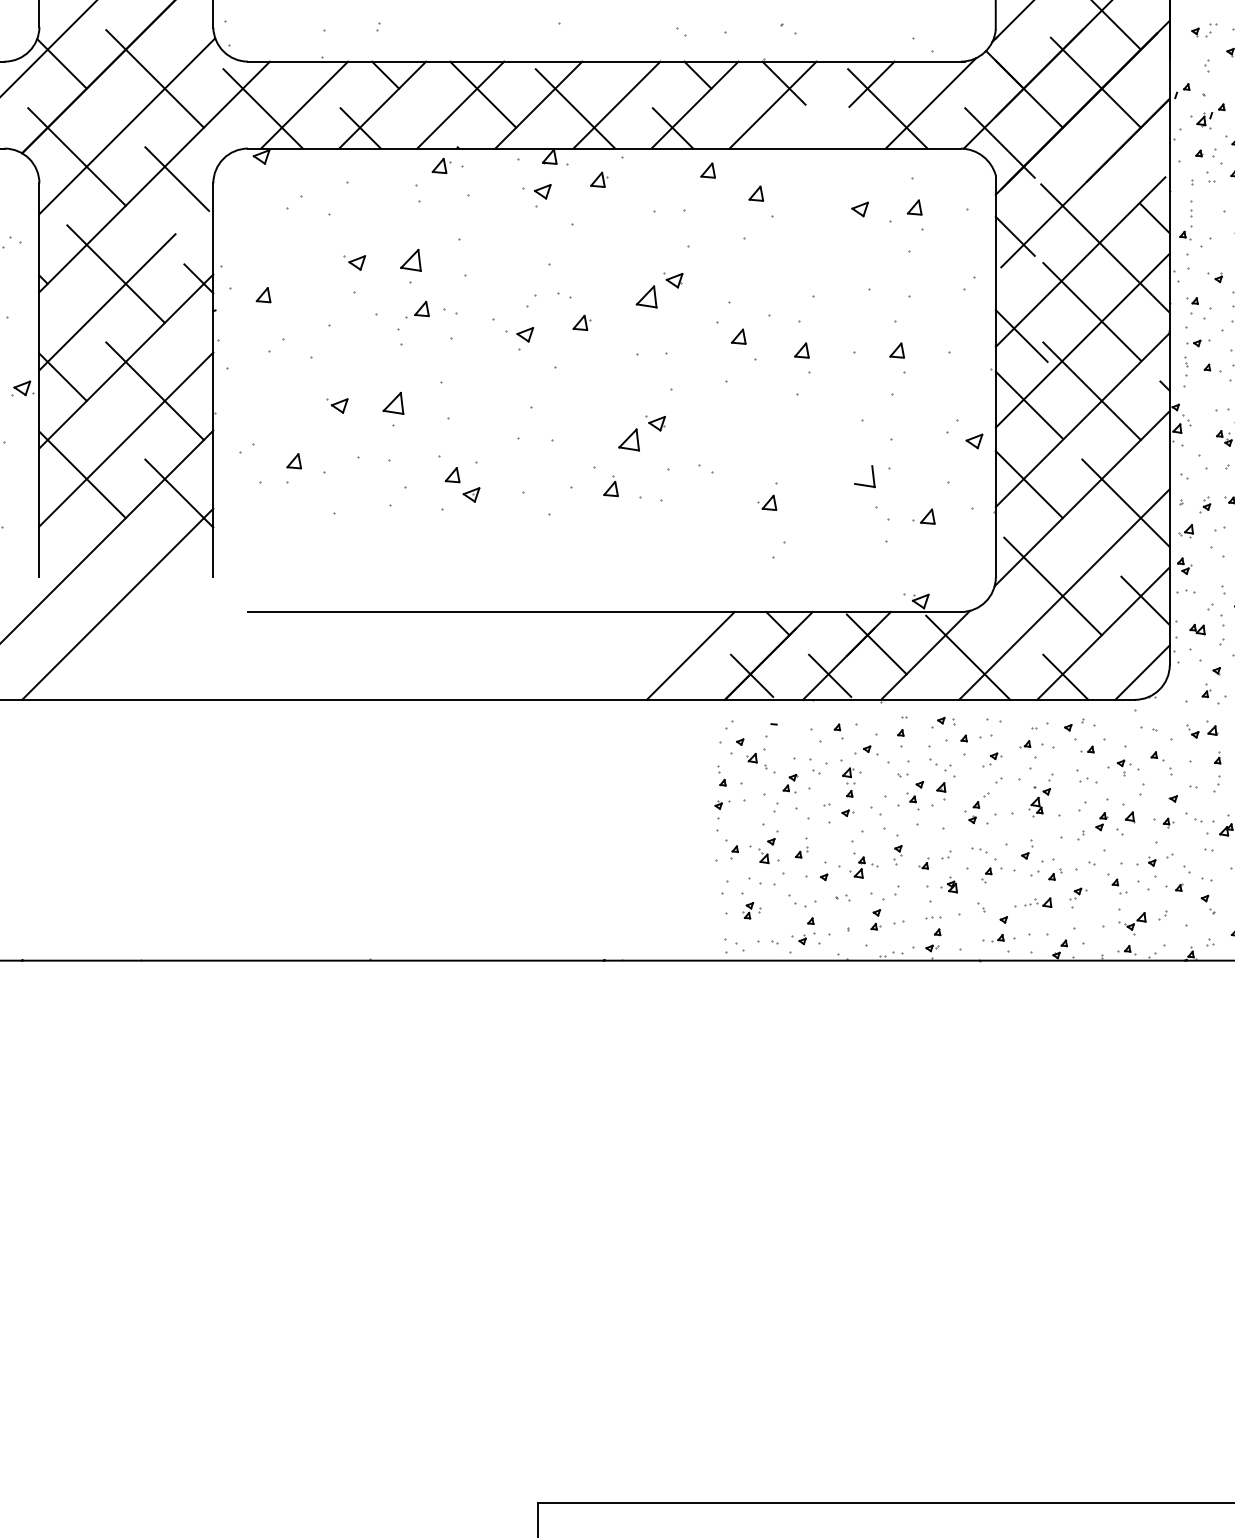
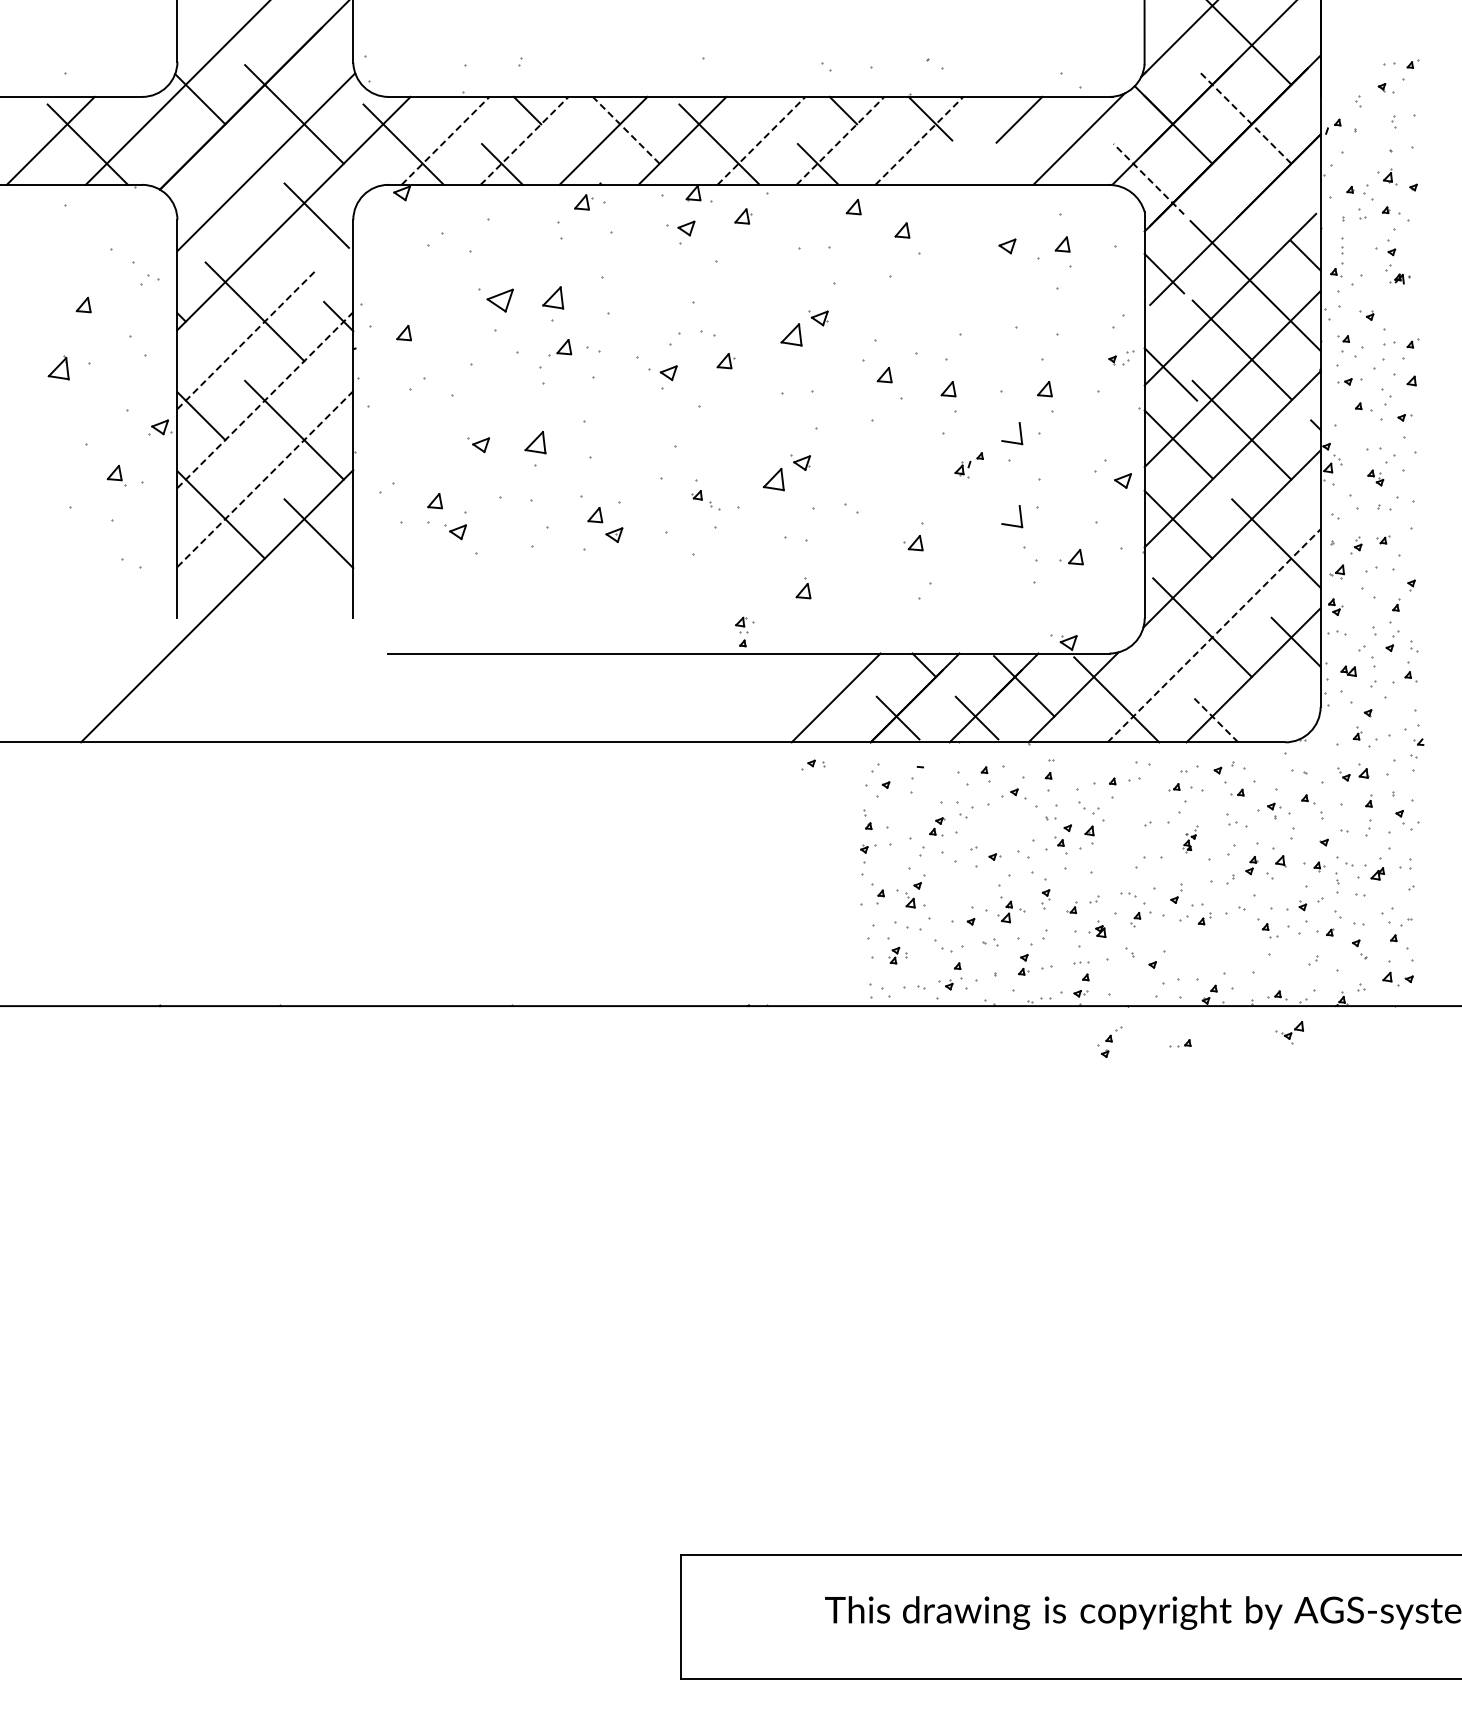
part: (1204, 29) -> (1121, 357), moved
line: (1095, 81) -> (1245, 117), solid -> dashed
line: (482, 93) -> (625, 129), solid -> dashed
line: (304, 104) -> (445, 140), solid -> dashed
line: (382, 104) -> (524, 140), solid -> dashed
line: (616, 104) -> (761, 140), solid -> dashed
line: (695, 104) -> (840, 140), solid -> dashed
line: (773, 104) -> (919, 140), solid -> dashed
line: (887, 108) -> (1035, 144), removed
part: (1210, 116) -> (968, 465), moved
line: (999, 143) -> (1148, 179), solid -> dashed
line: (77, 157) -> (215, 193), removed
part: (354, 262) -> (496, 300), size x1.6
line: (107, 301) -> (246, 339), solid -> dashed
line: (126, 360) -> (265, 399), solid -> dashed
part: (1186, 365) -> (1337, 882), moved
part: (872, 393) -> (1019, 432), added
line: (126, 438) -> (265, 478), solid -> dashed
part: (611, 486) -> (803, 588), moved
part: (314, 492) -> (455, 532), added
line: (1064, 594) -> (1214, 635), solid -> dashed
line: (117, 604) -> (256, 645), removed
line: (1142, 672) -> (1292, 714), removed
line: (1065, 677) -> (1215, 719), solid -> dashed
part: (943, 721) -> (813, 764), moved
part: (991, 760) -> (1140, 803), removed
part: (760, 763) -> (705, 500), moved
part: (851, 782) -> (744, 631), moved
part: (1040, 795) -> (1189, 839), size x0.6
part: (976, 807) -> (1109, 1041), moved
part: (801, 848) -> (948, 892), removed
part: (1078, 897) -> (1228, 942), removed
part: (1038, 902) -> (1187, 947), removed
part: (1132, 923) -> (1289, 1032), moved
part: (993, 938) -> (1180, 1043), moved

